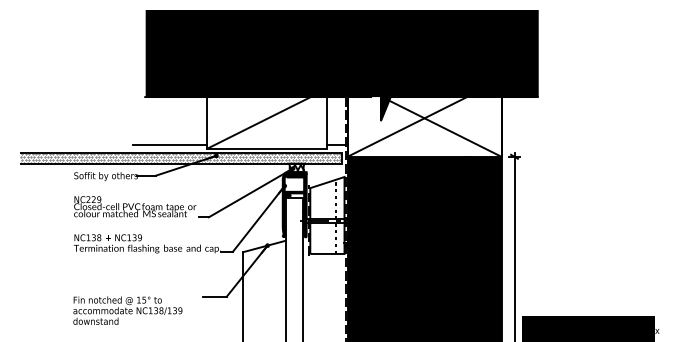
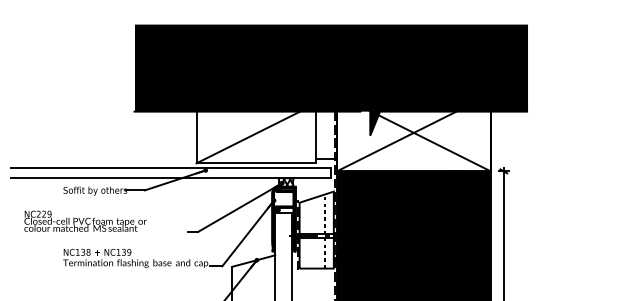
line: (169, 144) -> (158, 159), removed
hatch: (180, 157) -> (169, 172), removed
text: (135, 206) -> (85, 221), moved

